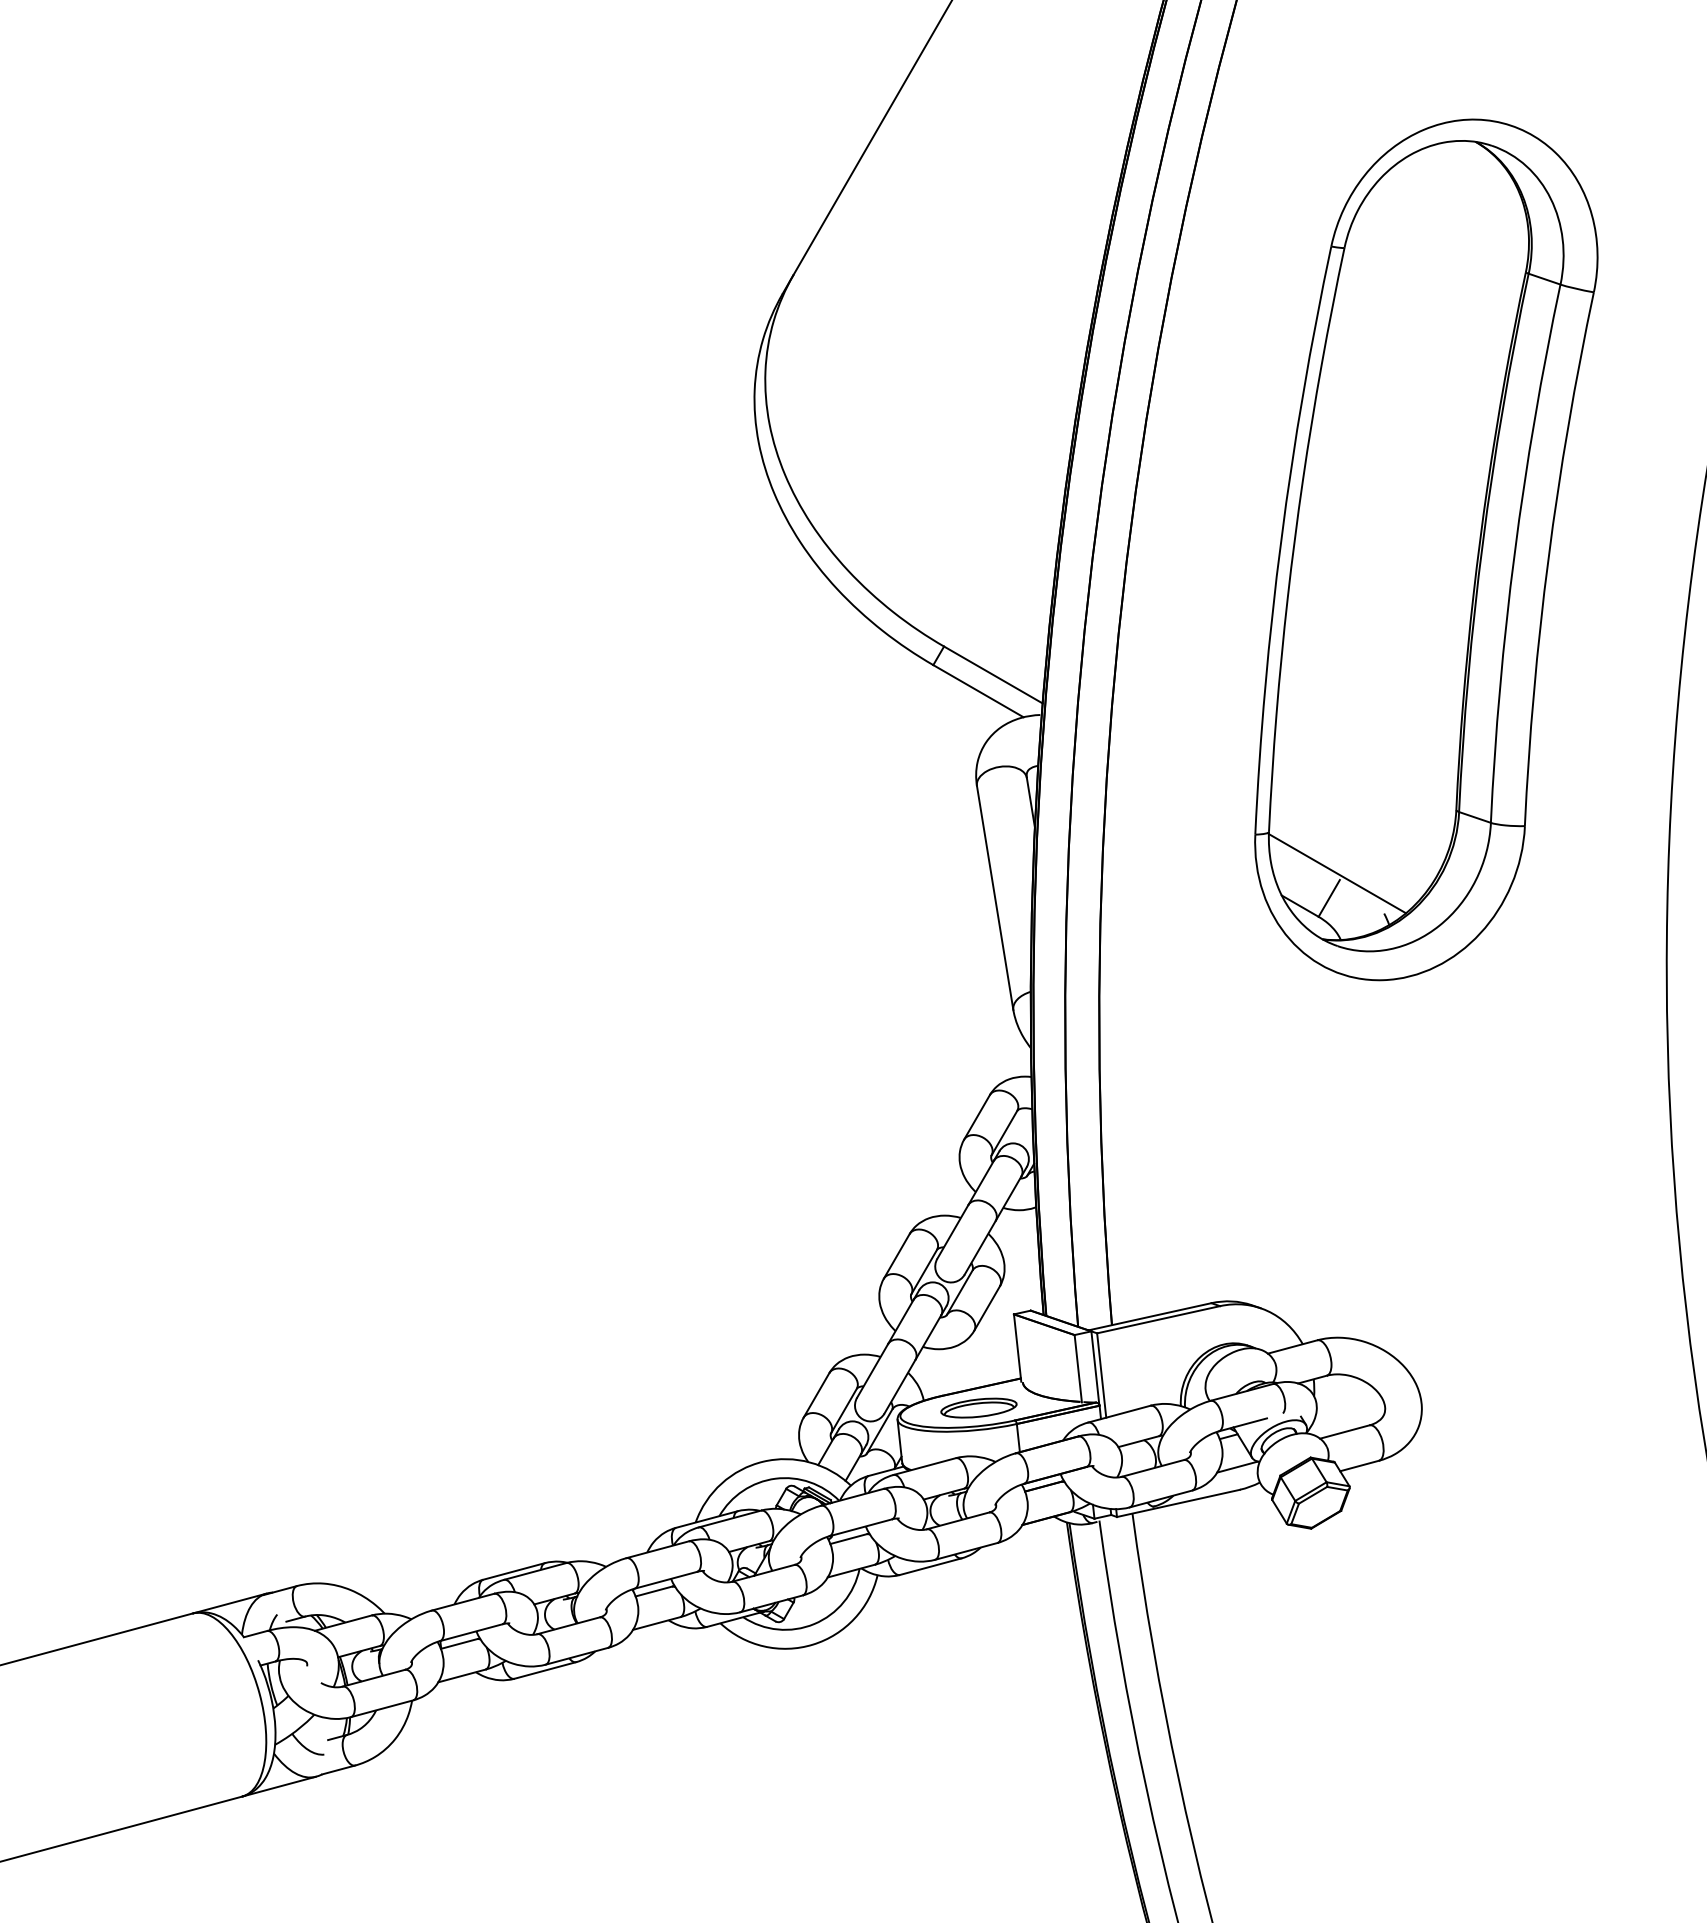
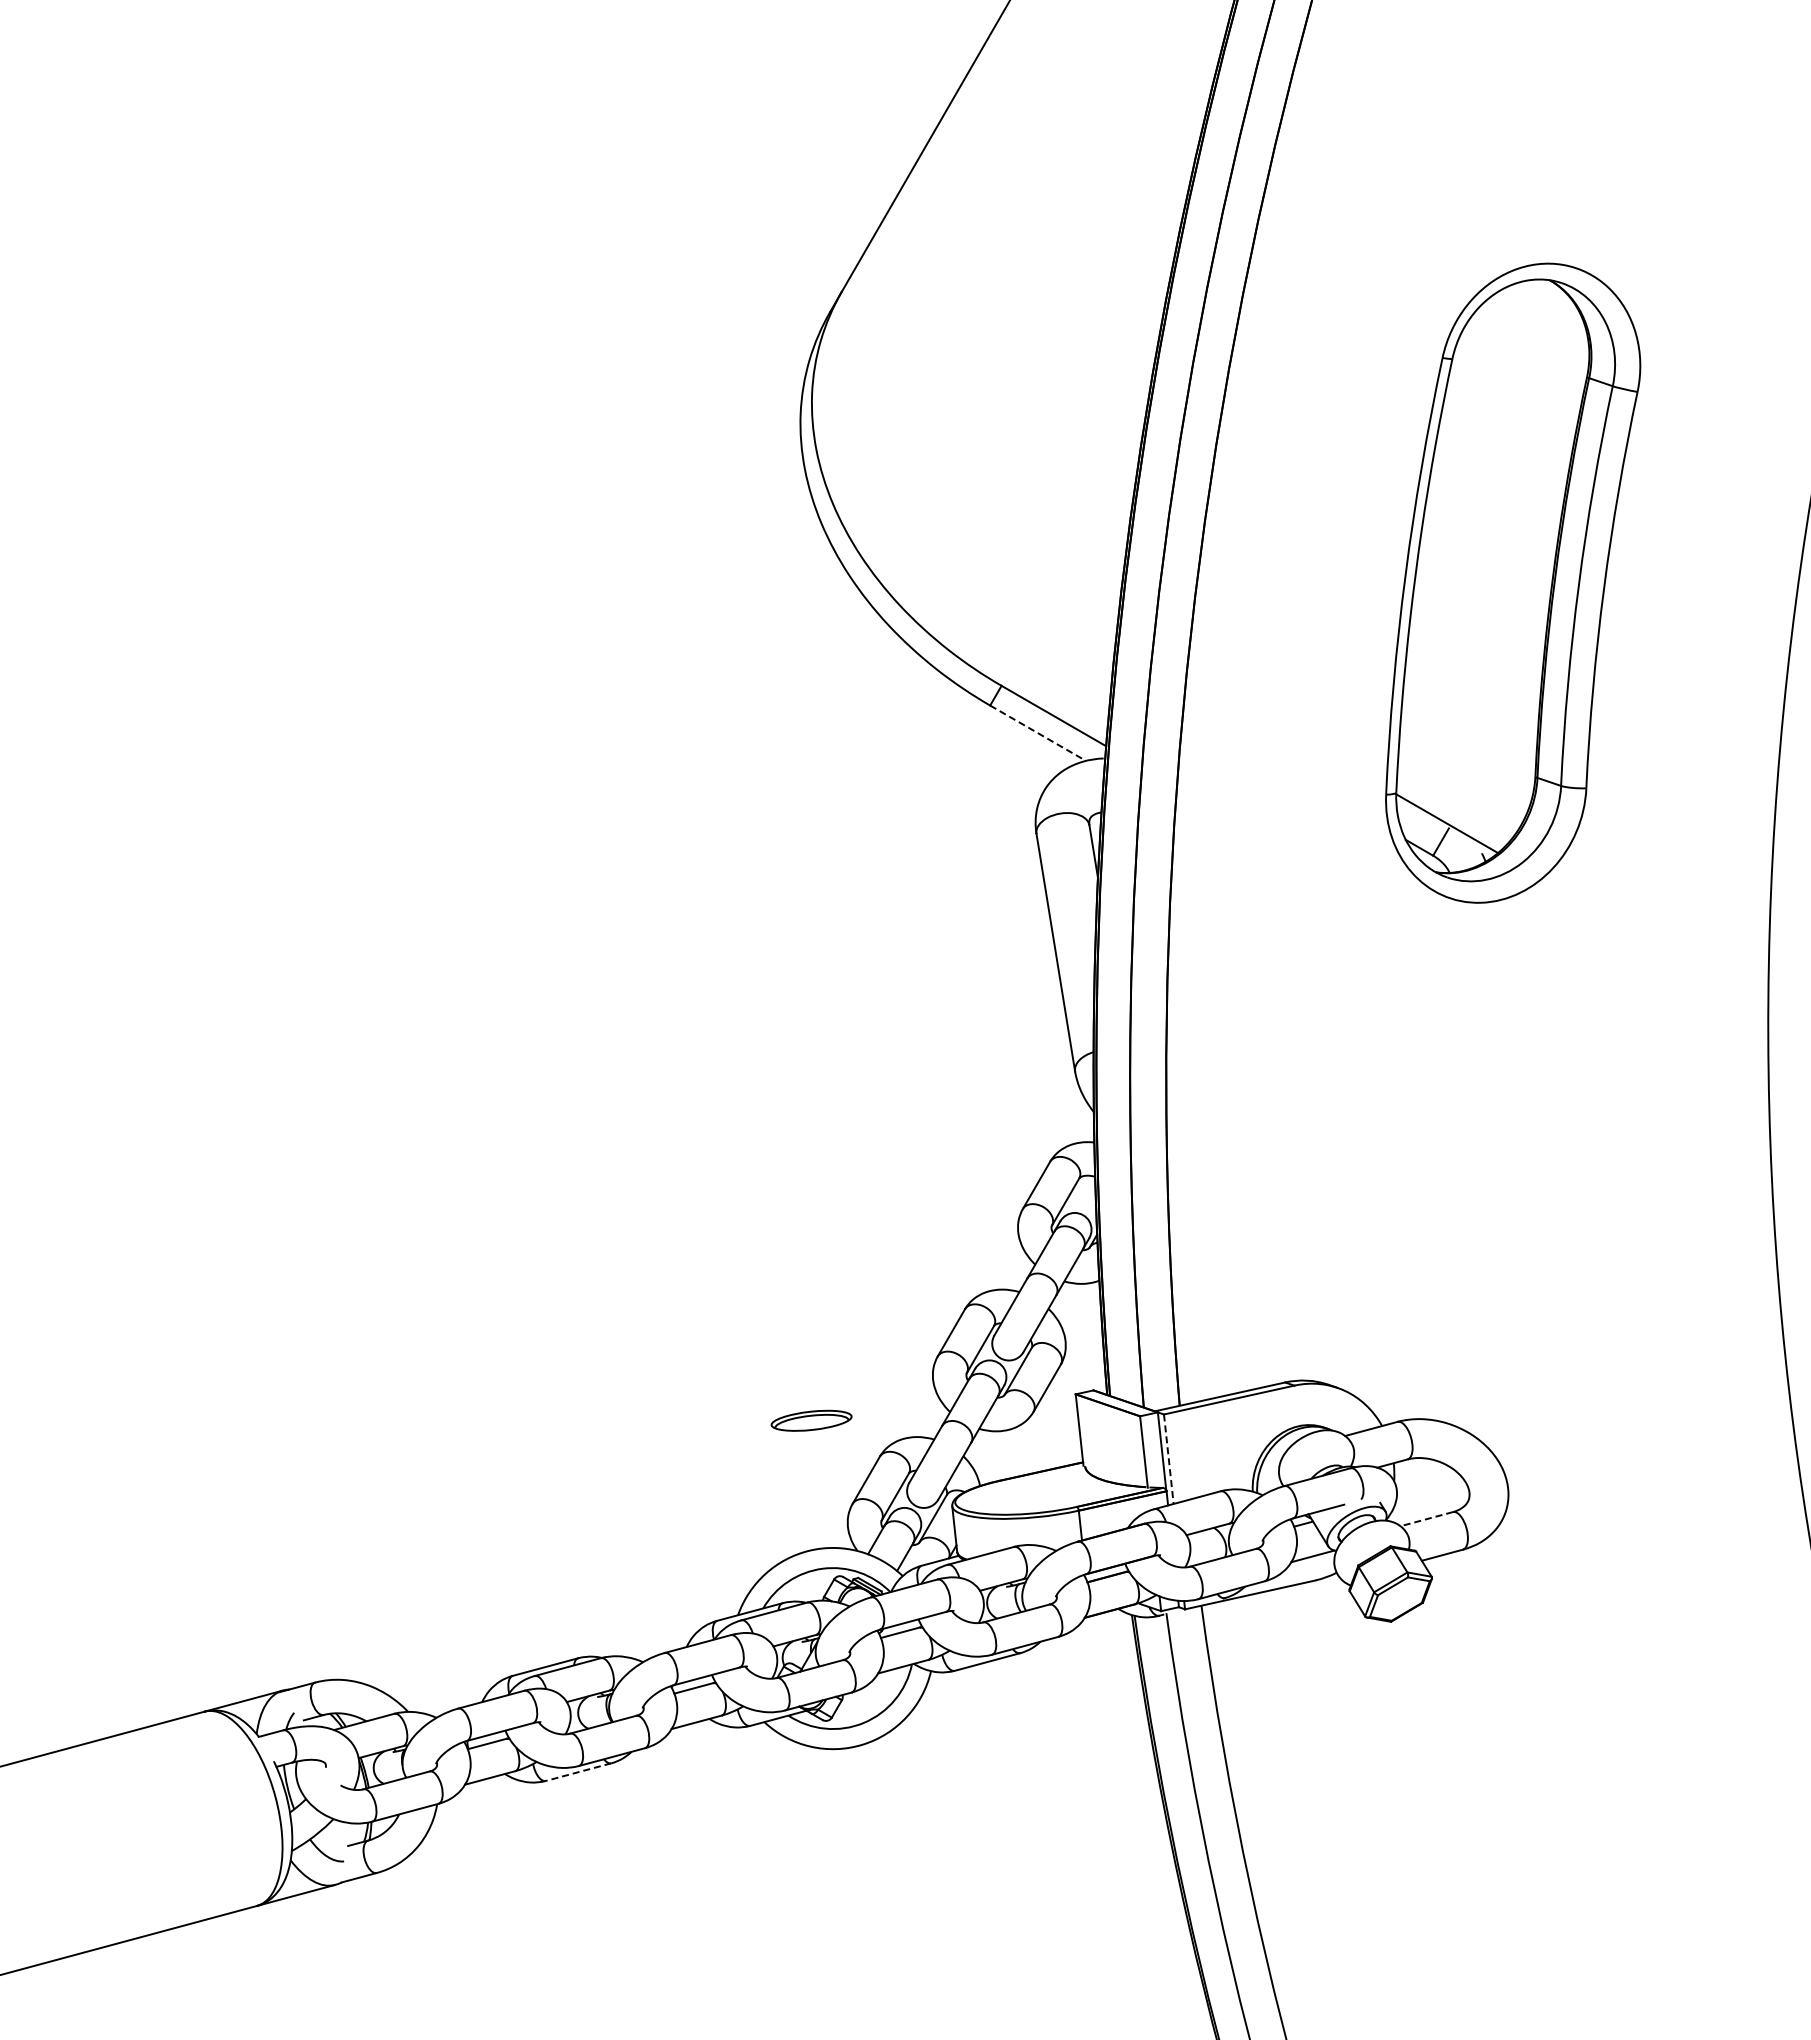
part: (1425, 549) -> (1512, 582), size x0.7
line: (978, 691) -> (1038, 733), solid -> dashed
line: (1101, 1375) -> (1168, 1459), solid -> dashed
part: (978, 1407) -> (811, 1420), moved
line: (1344, 1432) -> (1426, 1519), solid -> dashed
line: (545, 1670) -> (578, 1772), solid -> dashed

